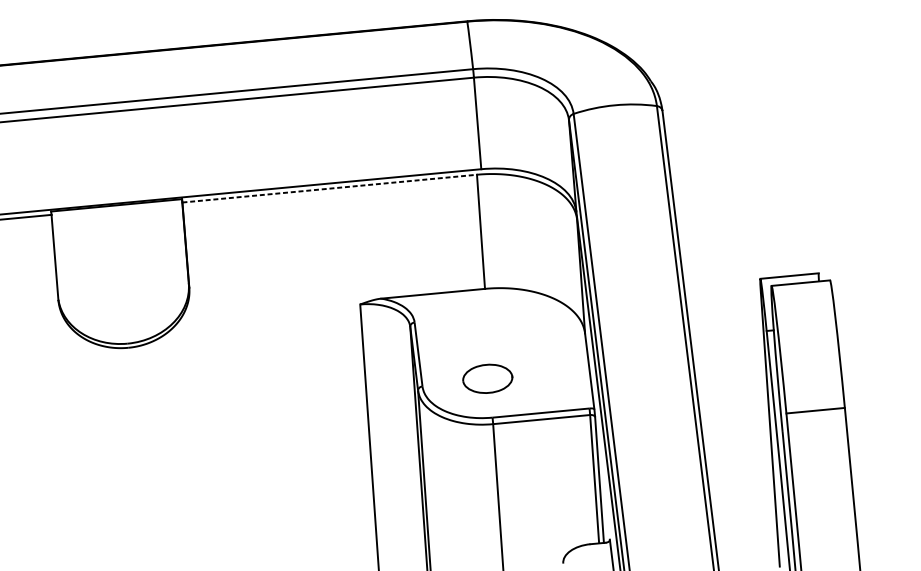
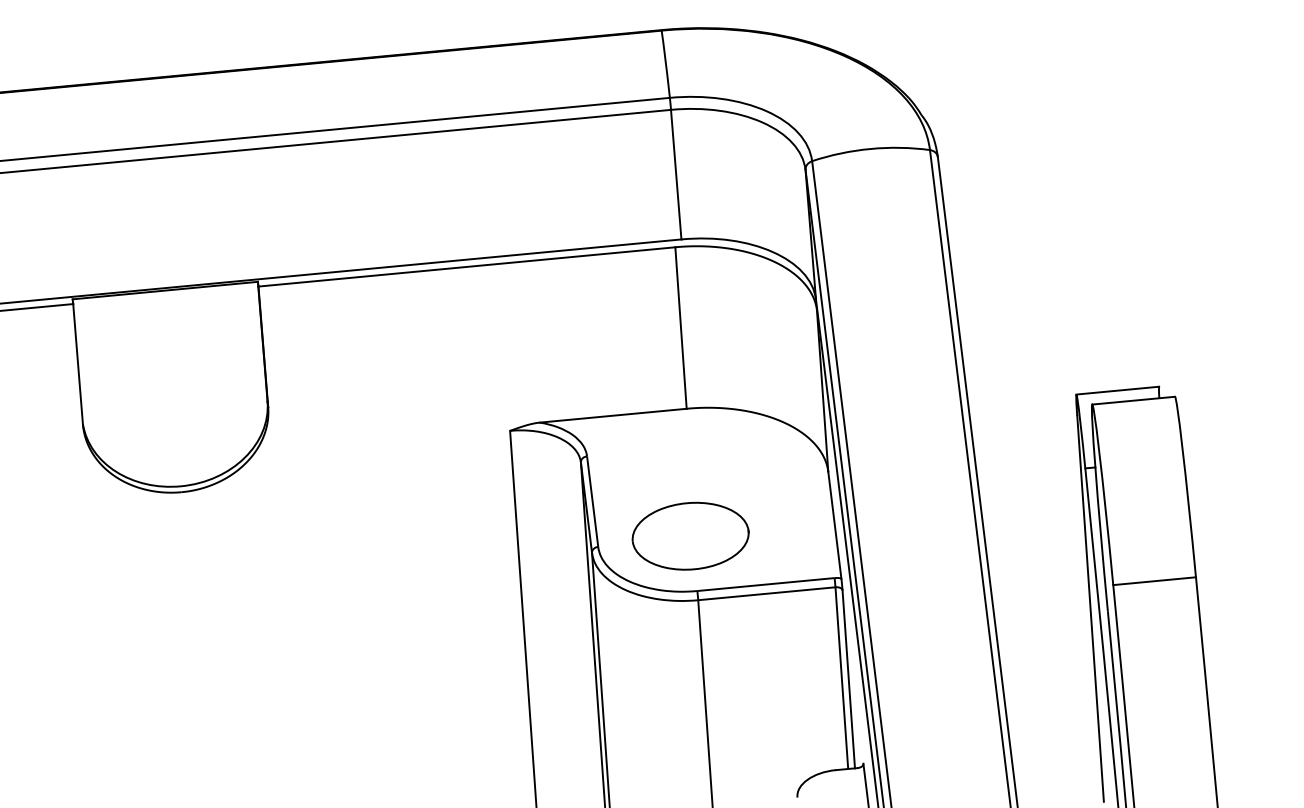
line: (330, 188) -> (467, 266), dashed -> solid
part: (487, 378) -> (690, 535), size x1.67

